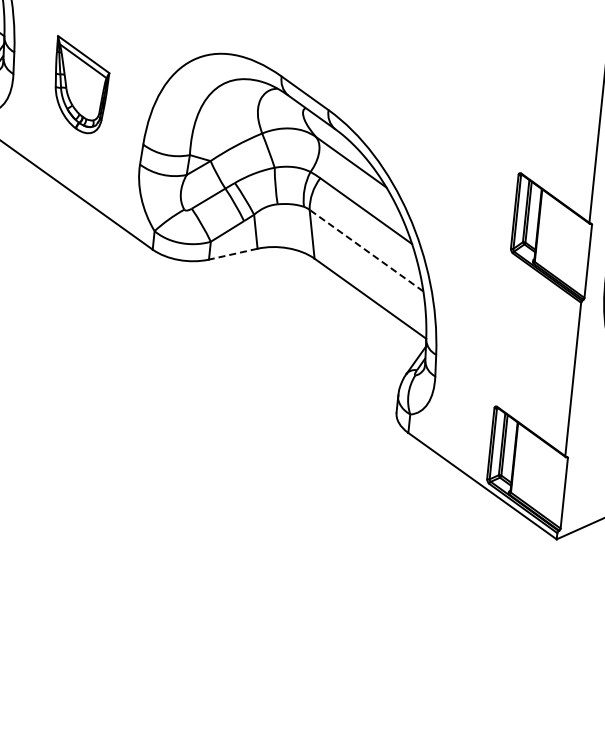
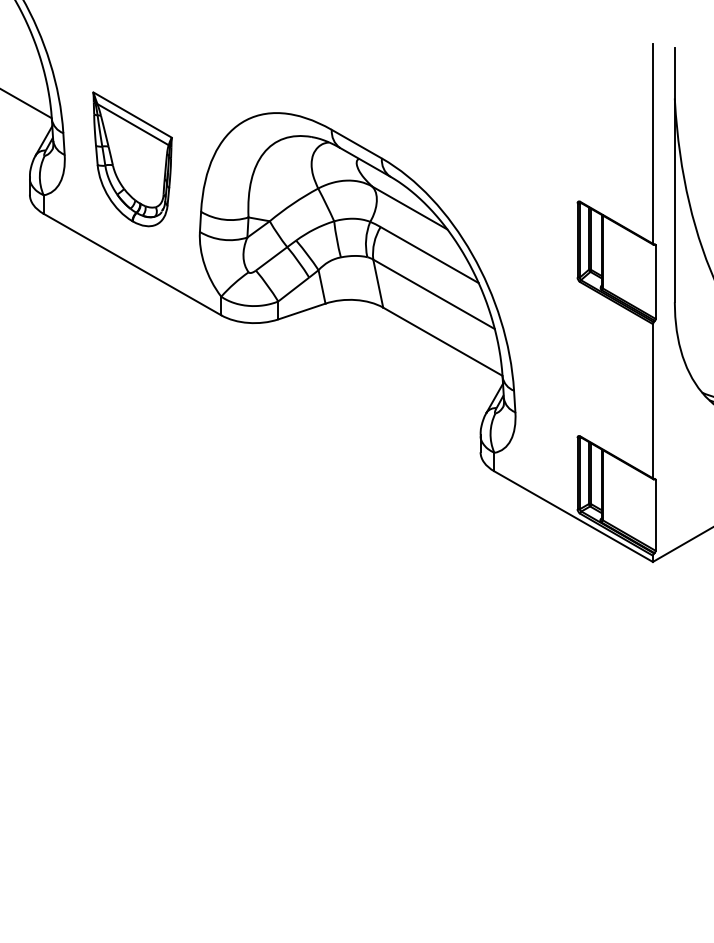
part: (80, 85) -> (132, 159), size x1.43
line: (366, 250) -> (434, 294), dashed -> solid
line: (232, 254) -> (301, 311), dashed -> solid

